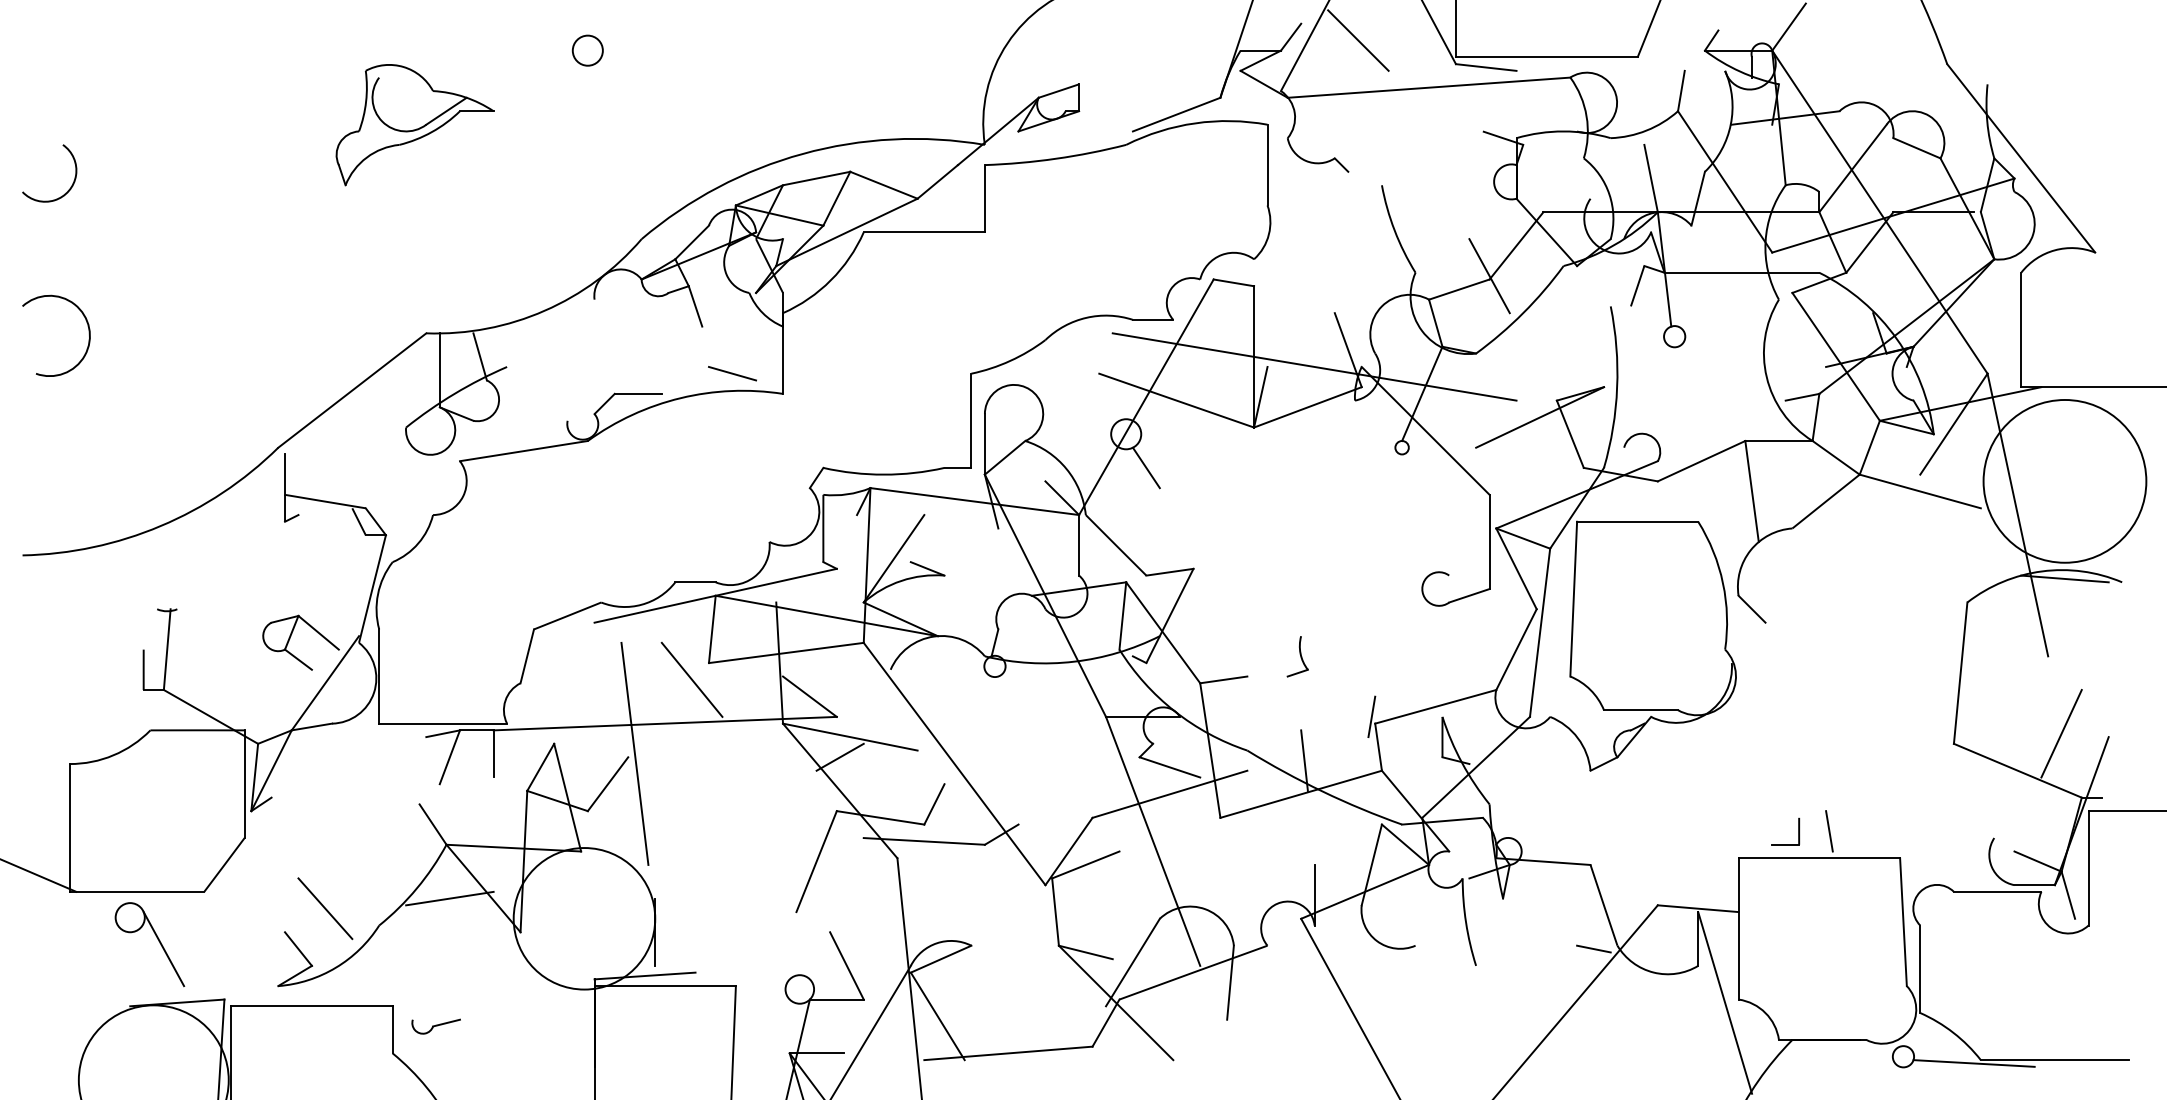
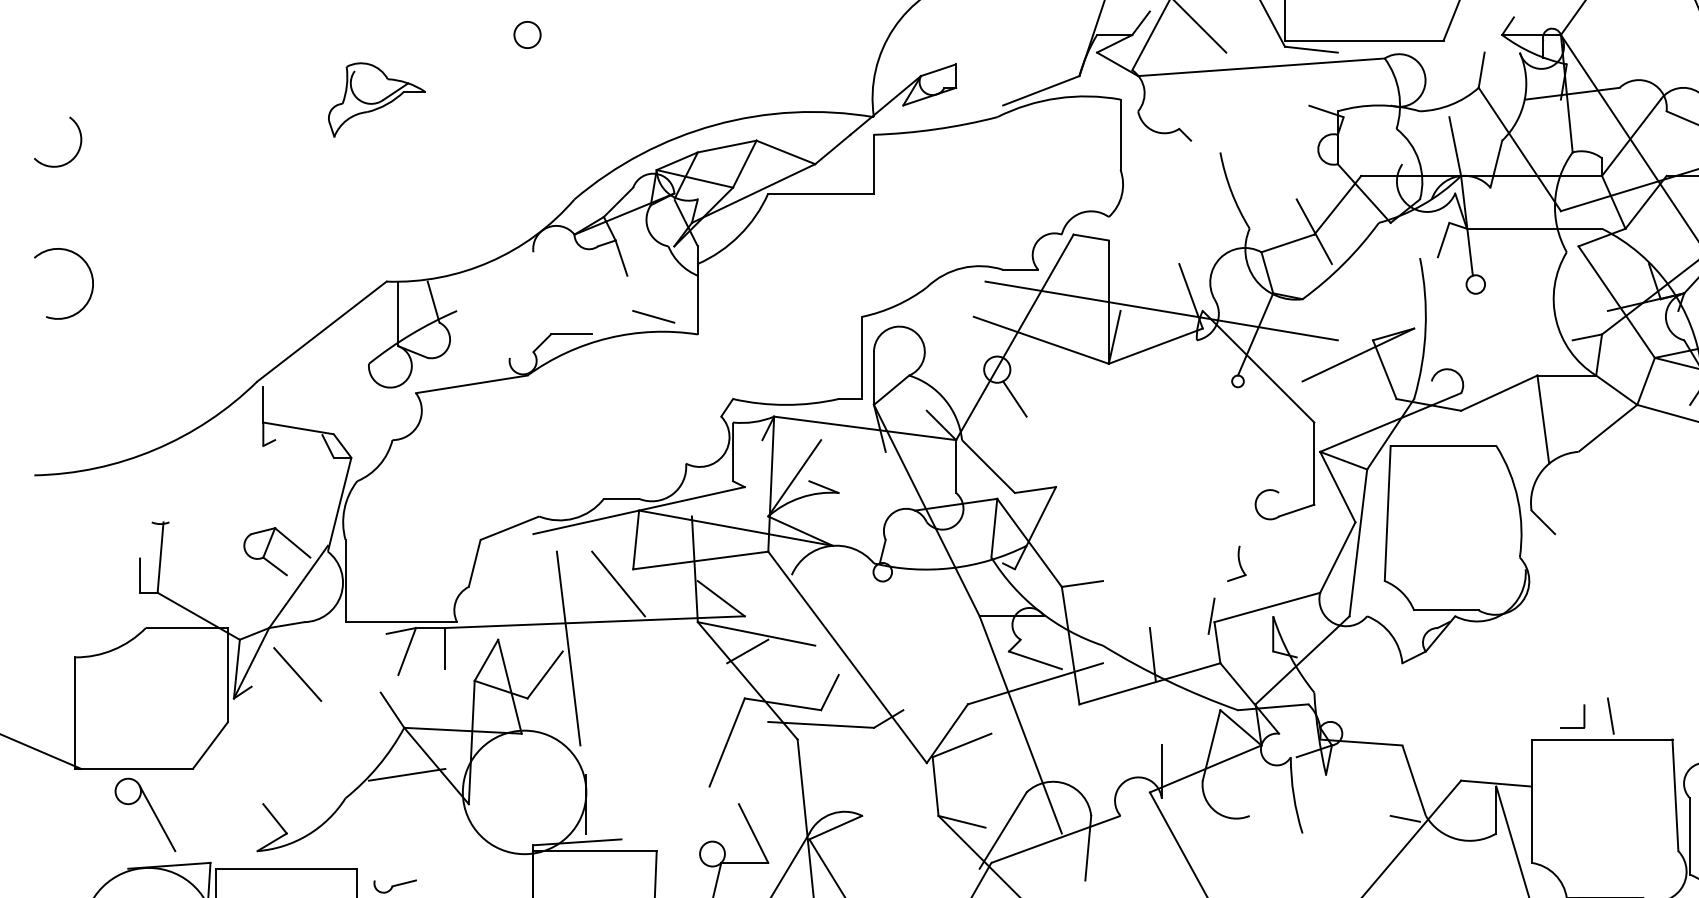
part: (414, 125) -> (376, 100), size x0.7
part: (1297, 656) -> (1236, 563), moved
line: (325, 908) -> (297, 674), moved

